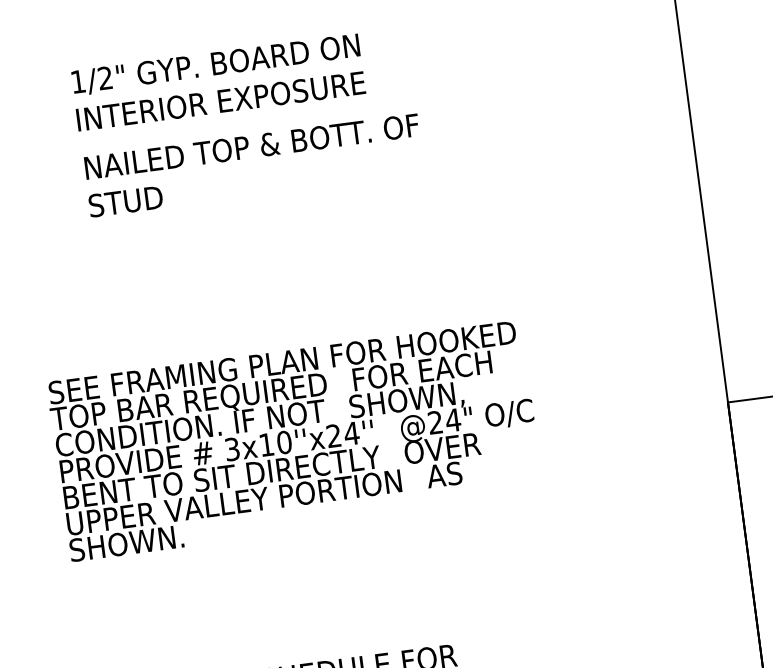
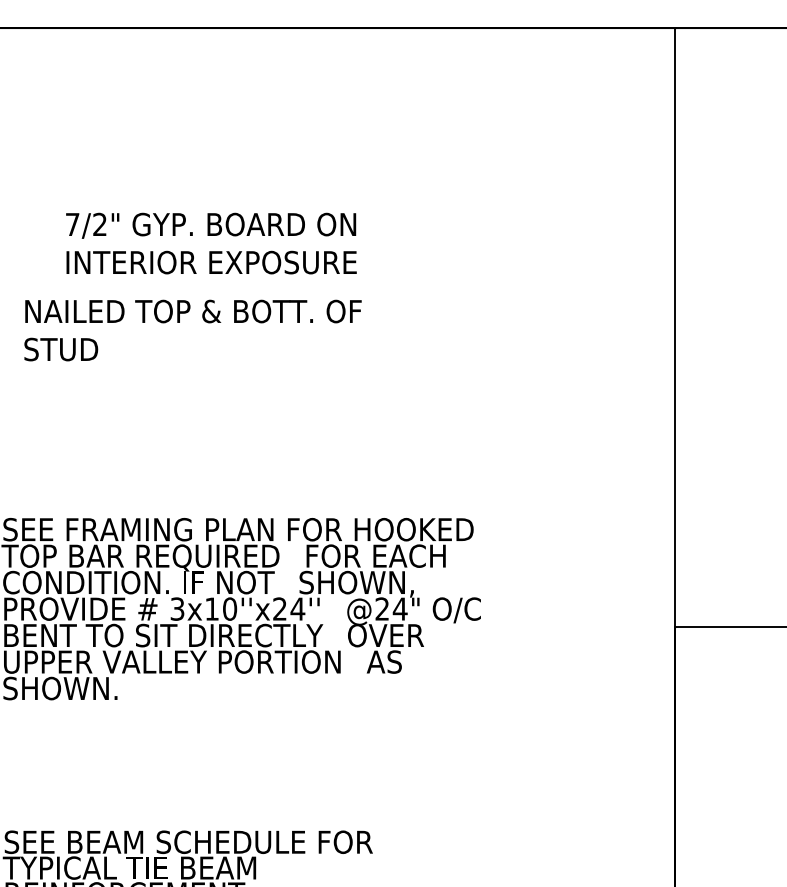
text: (78, 81) -> (72, 224), 1/2" -> 7/2"
text: (253, 165) -> (192, 330), moved

